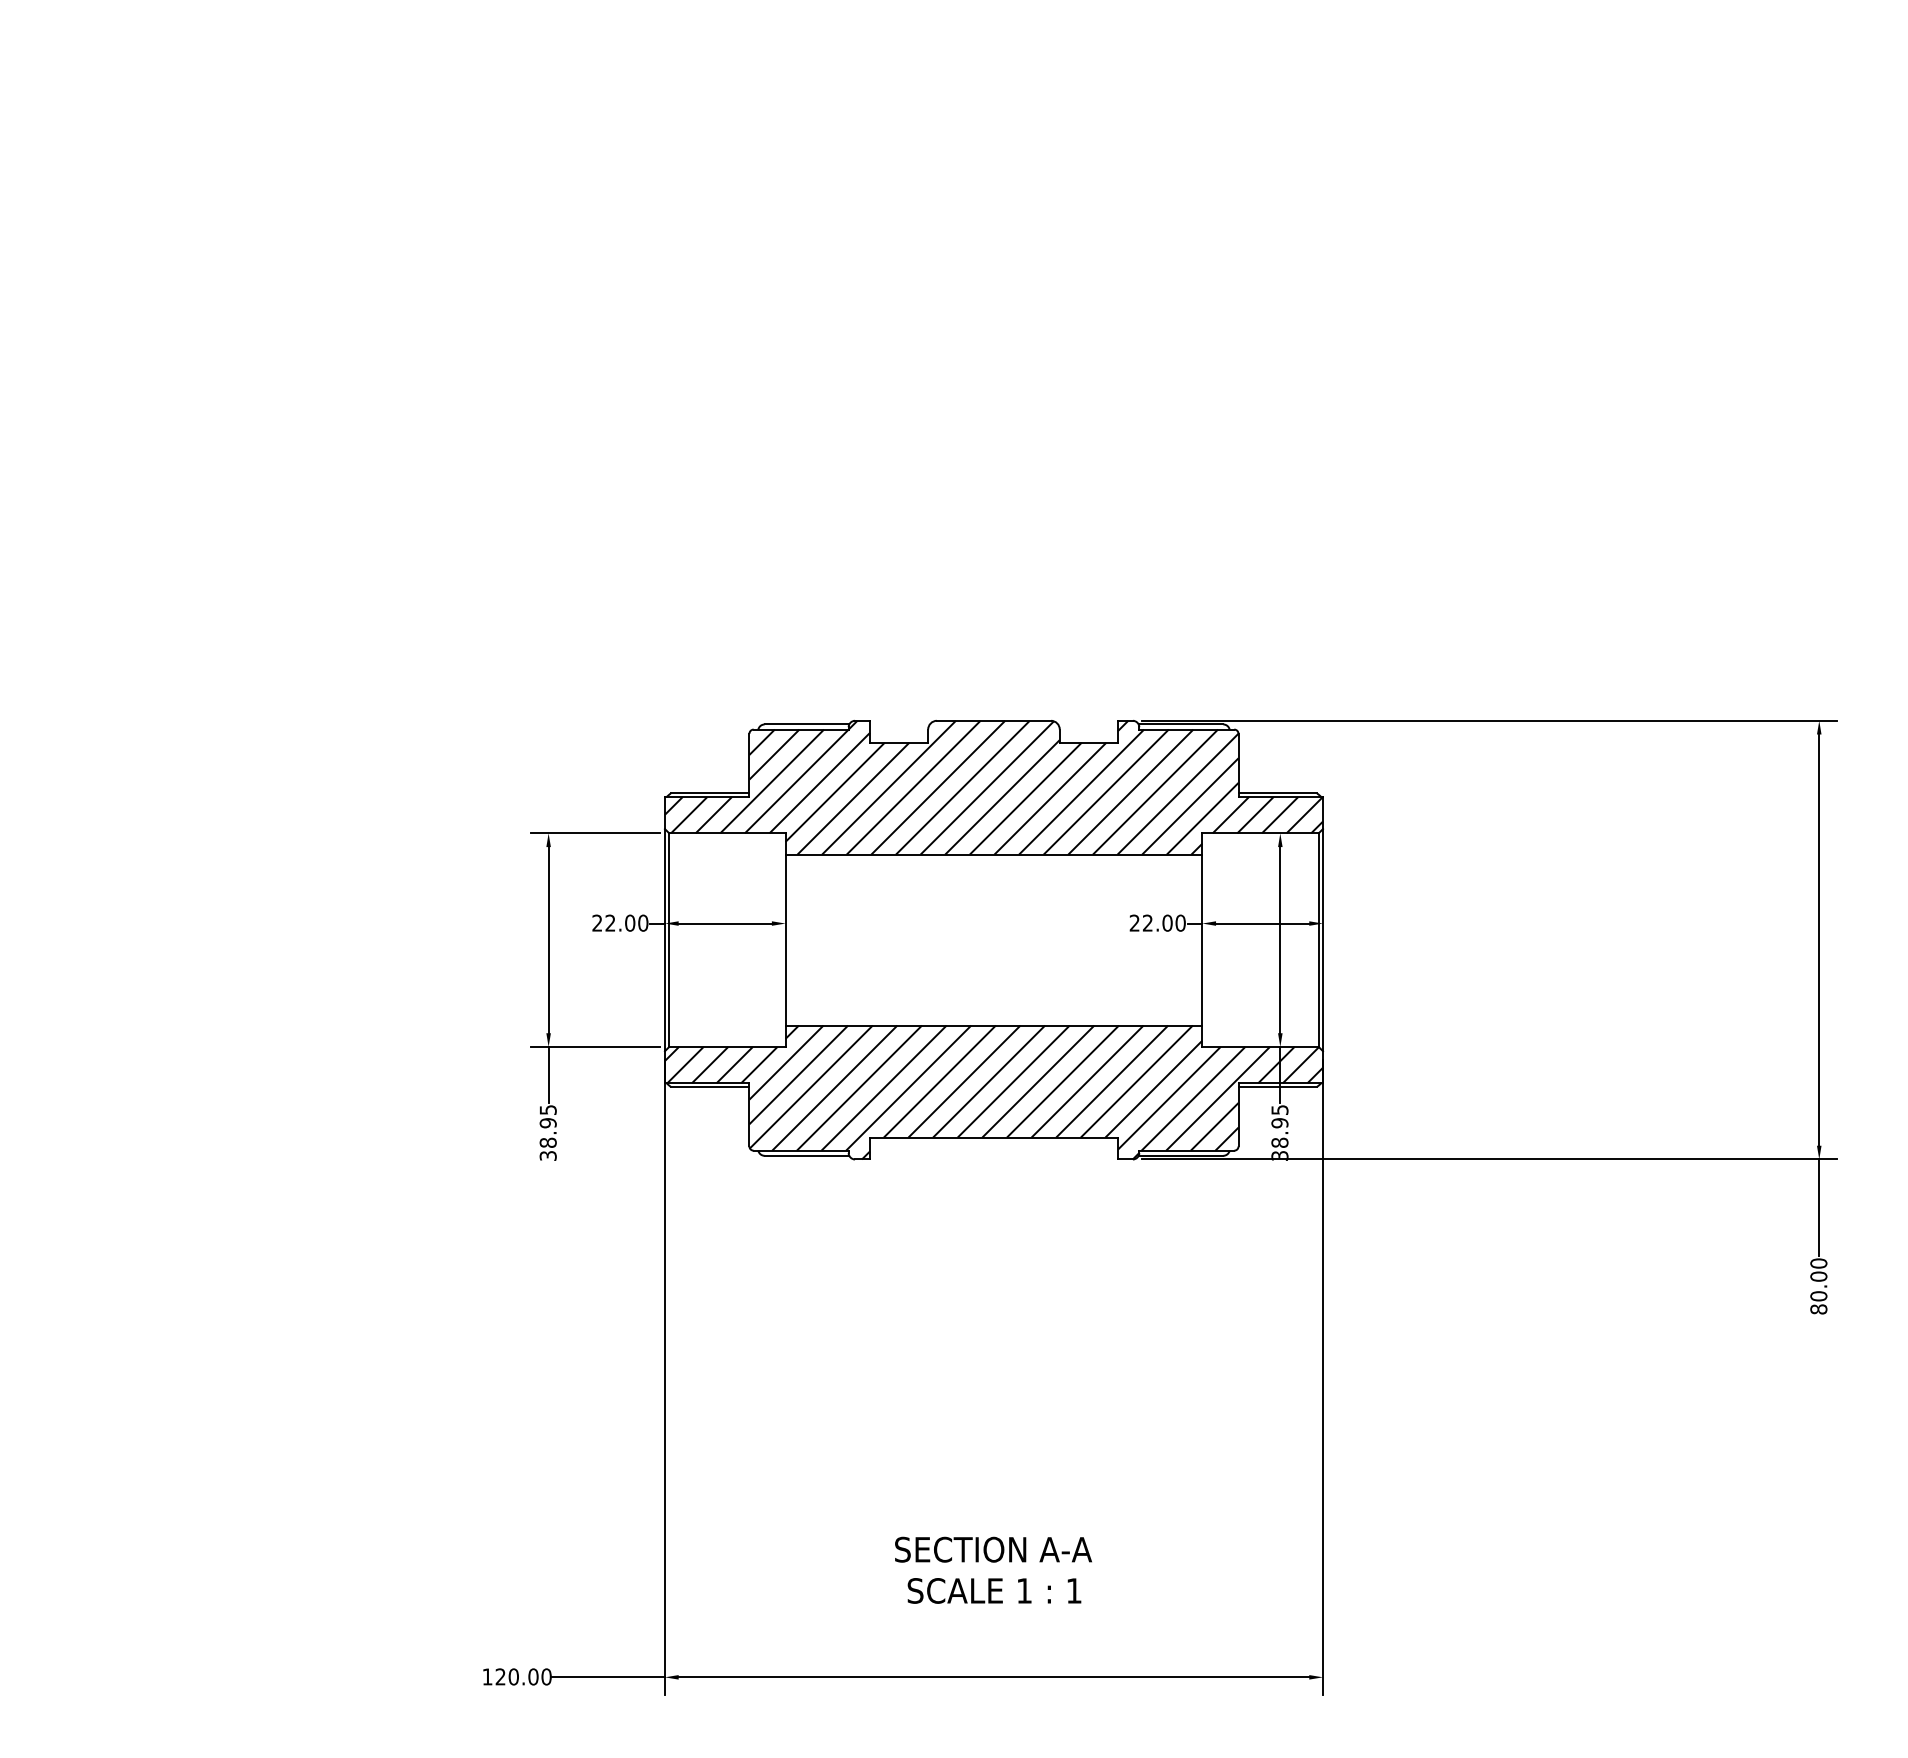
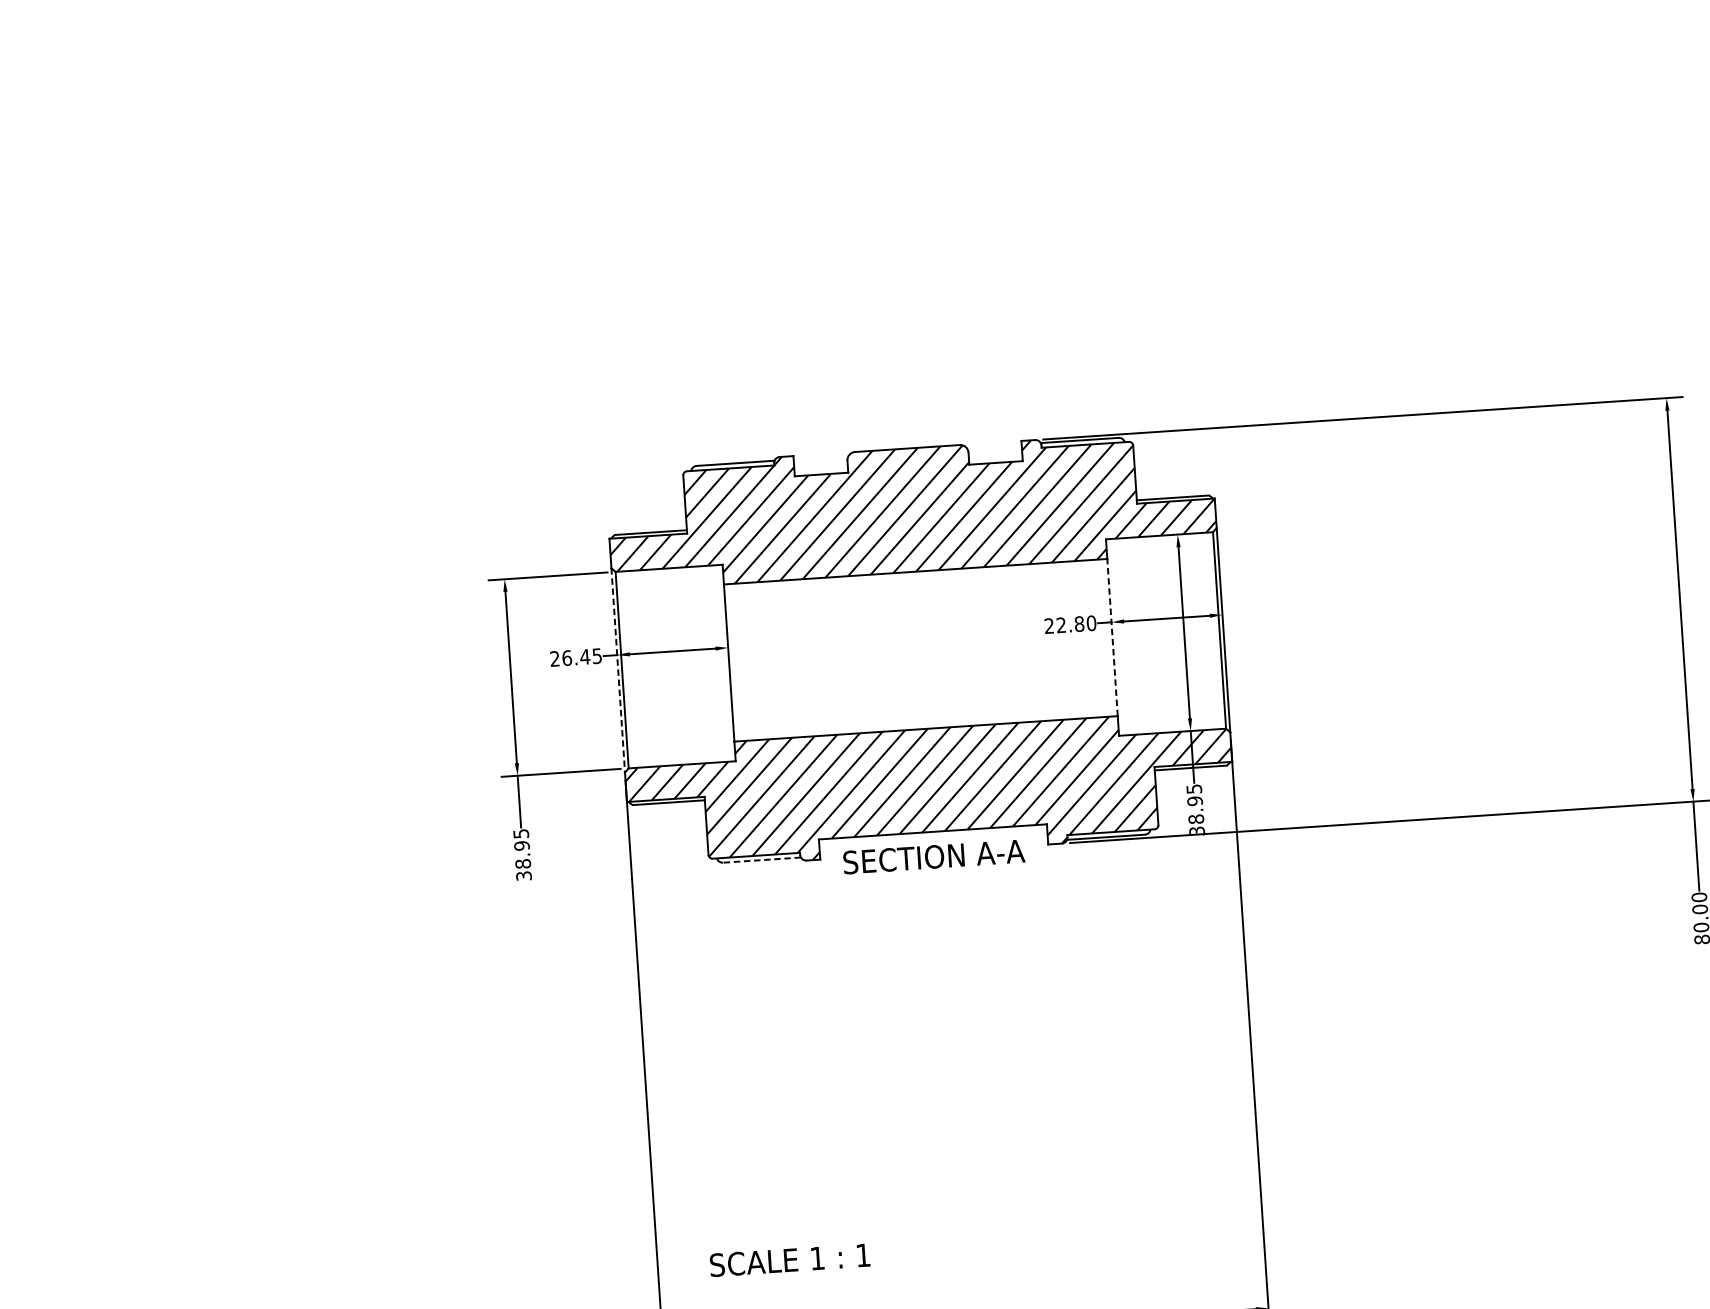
text: (626, 922) -> (581, 656), 22.00 -> 26.45
text: (1167, 923) -> (1079, 624), 22.00 -> 22.80
line: (1202, 939) -> (1112, 636), solid -> dashed
line: (664, 940) -> (617, 670), solid -> dashed
line: (806, 1155) -> (761, 859), solid -> dashed
text: (993, 1549) -> (934, 856), moved
text: (994, 1590) -> (789, 1259), moved

